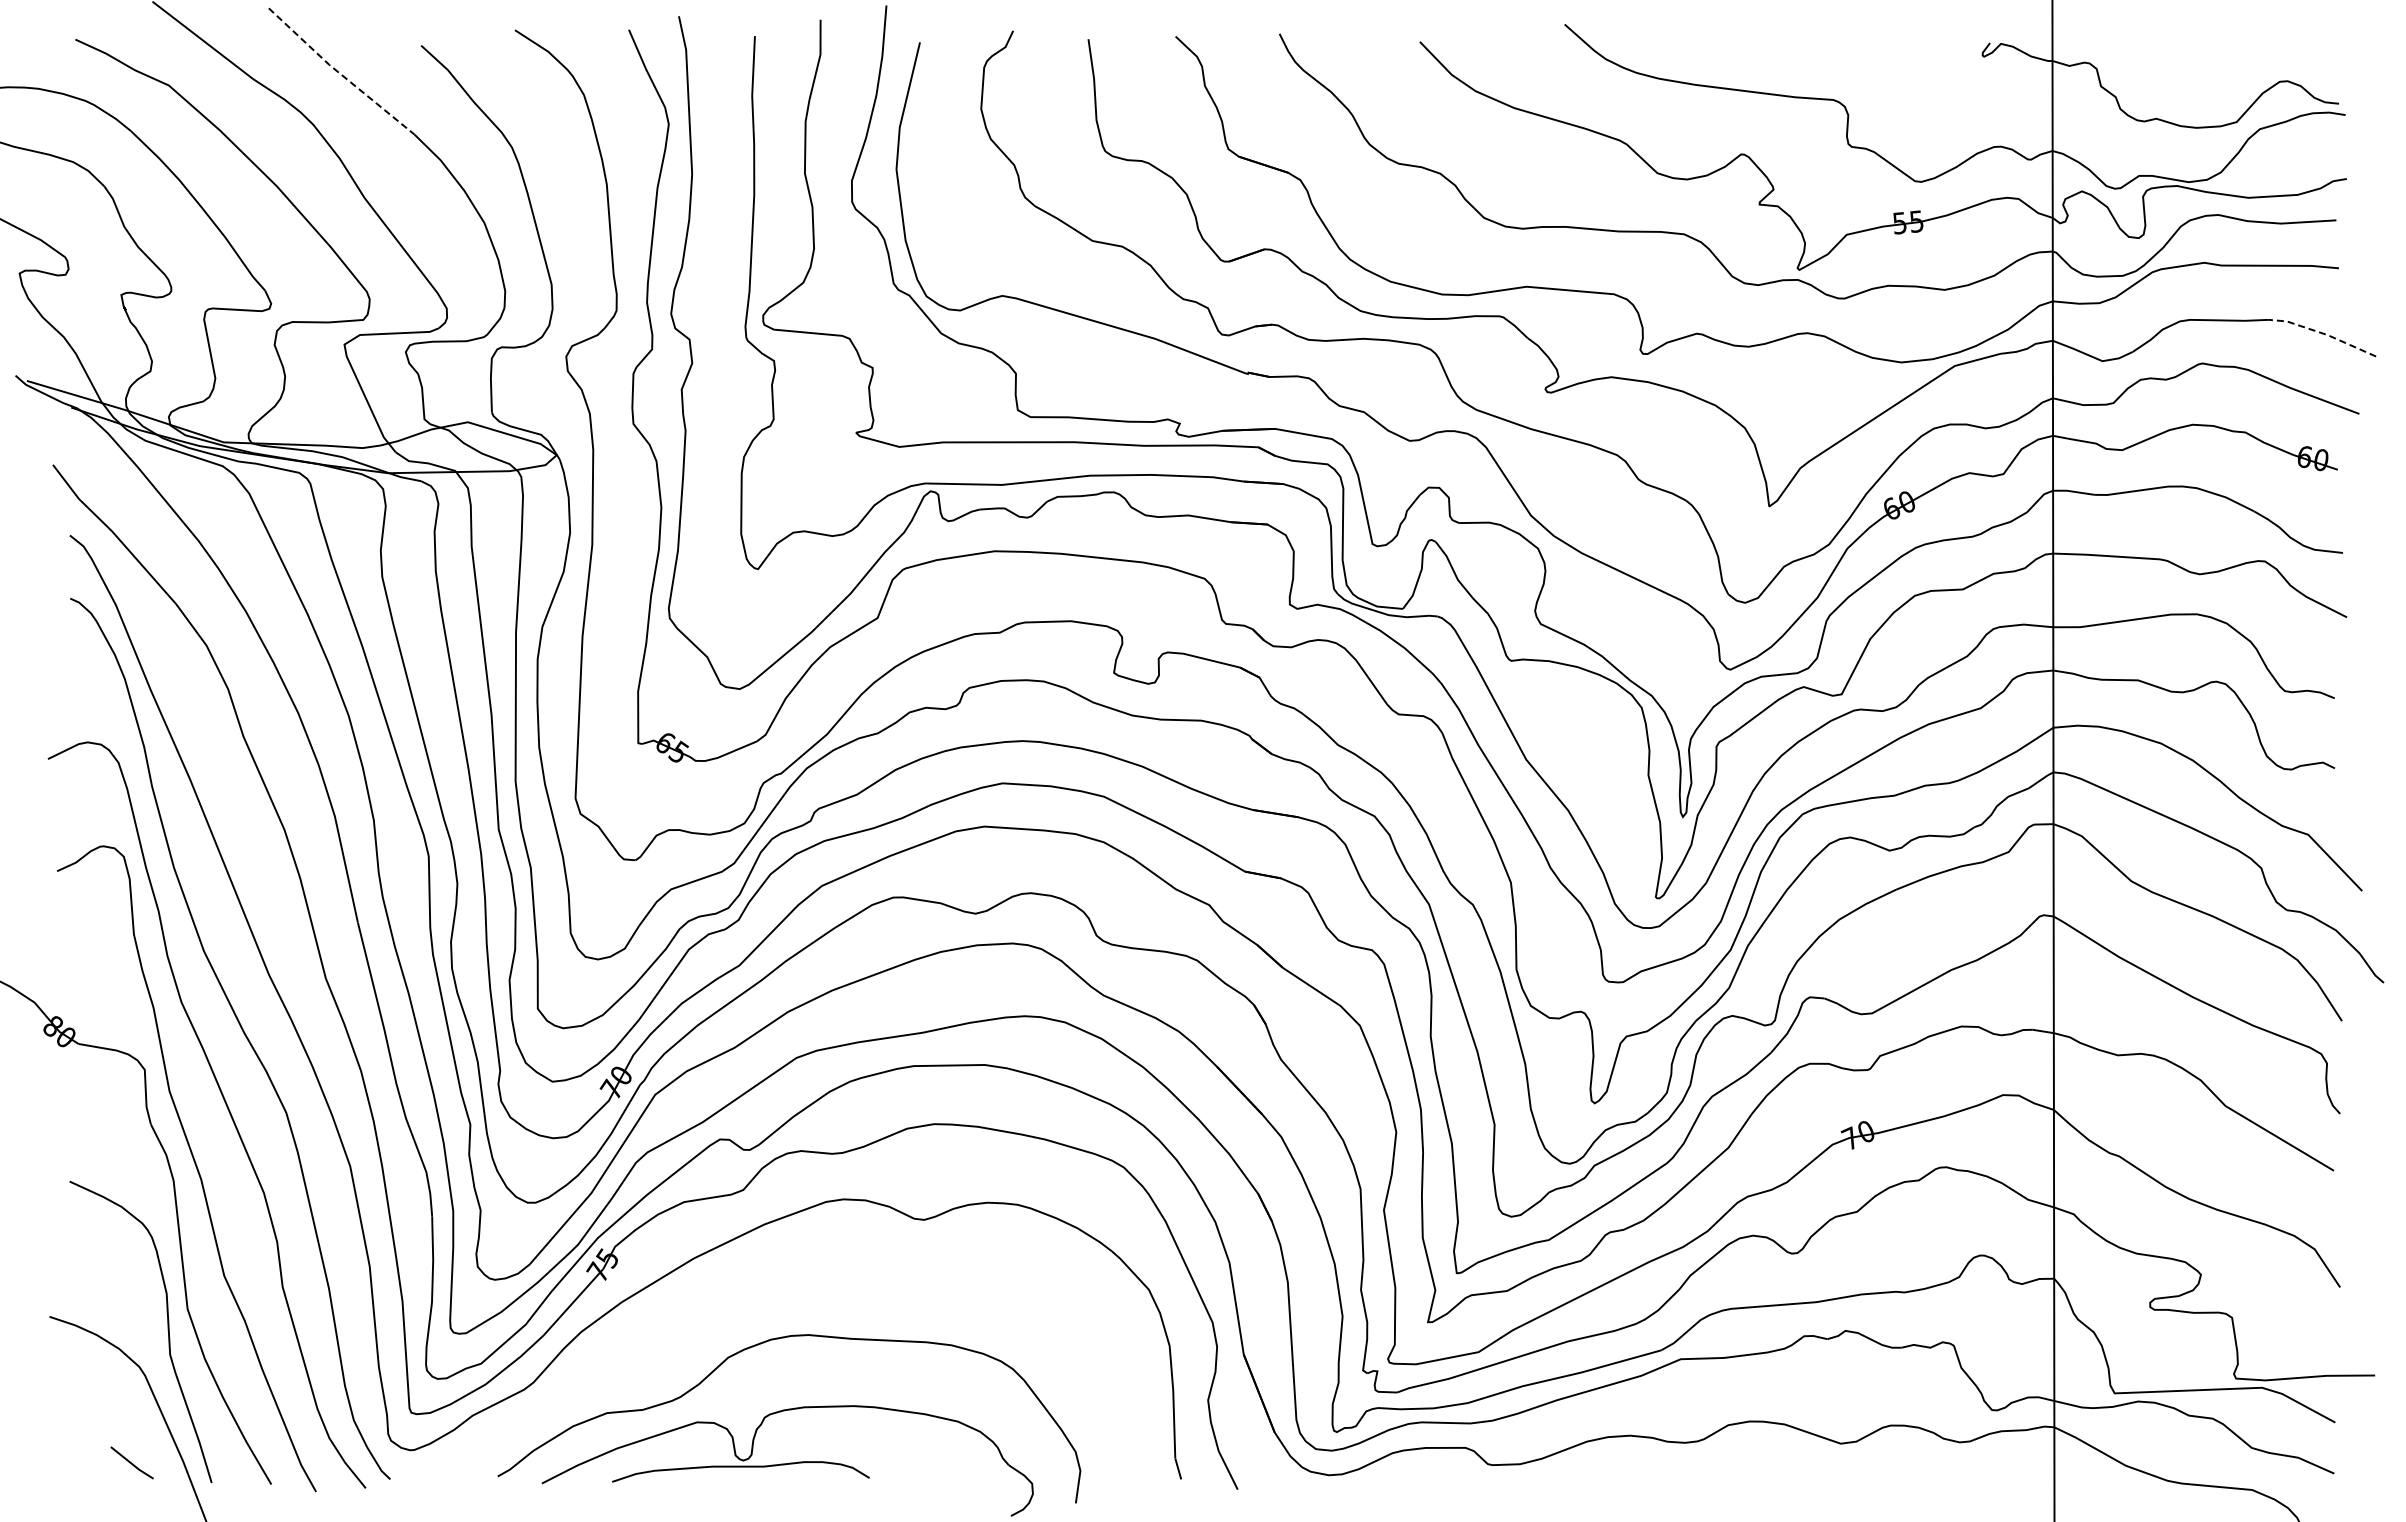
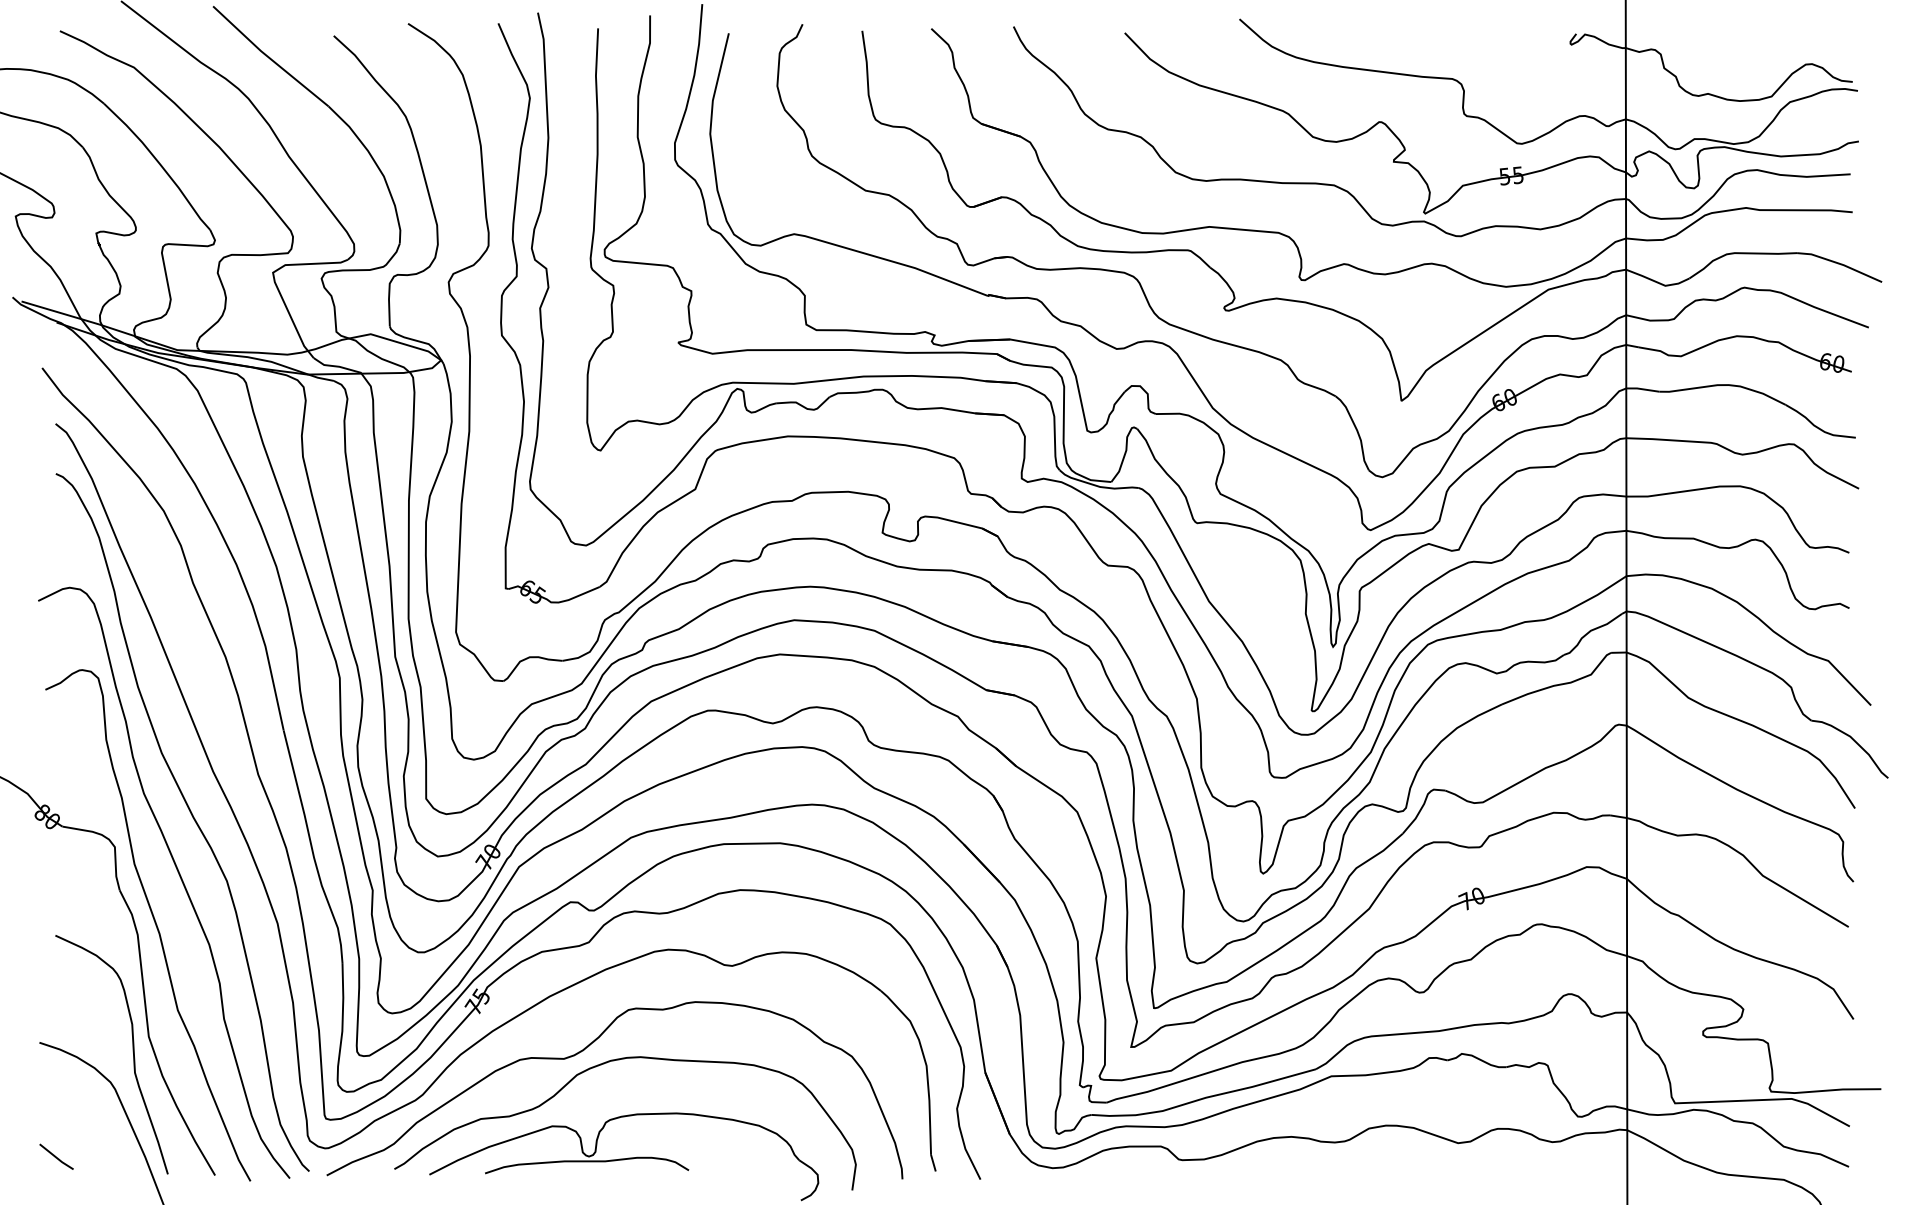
line: (340, 73) -> (269, 58), dashed -> solid
line: (2323, 333) -> (1840, 263), dashed -> solid
curve: (736, 1327) -> (583, 1051), added
line: (131, 1462) -> (56, 1156), moved

